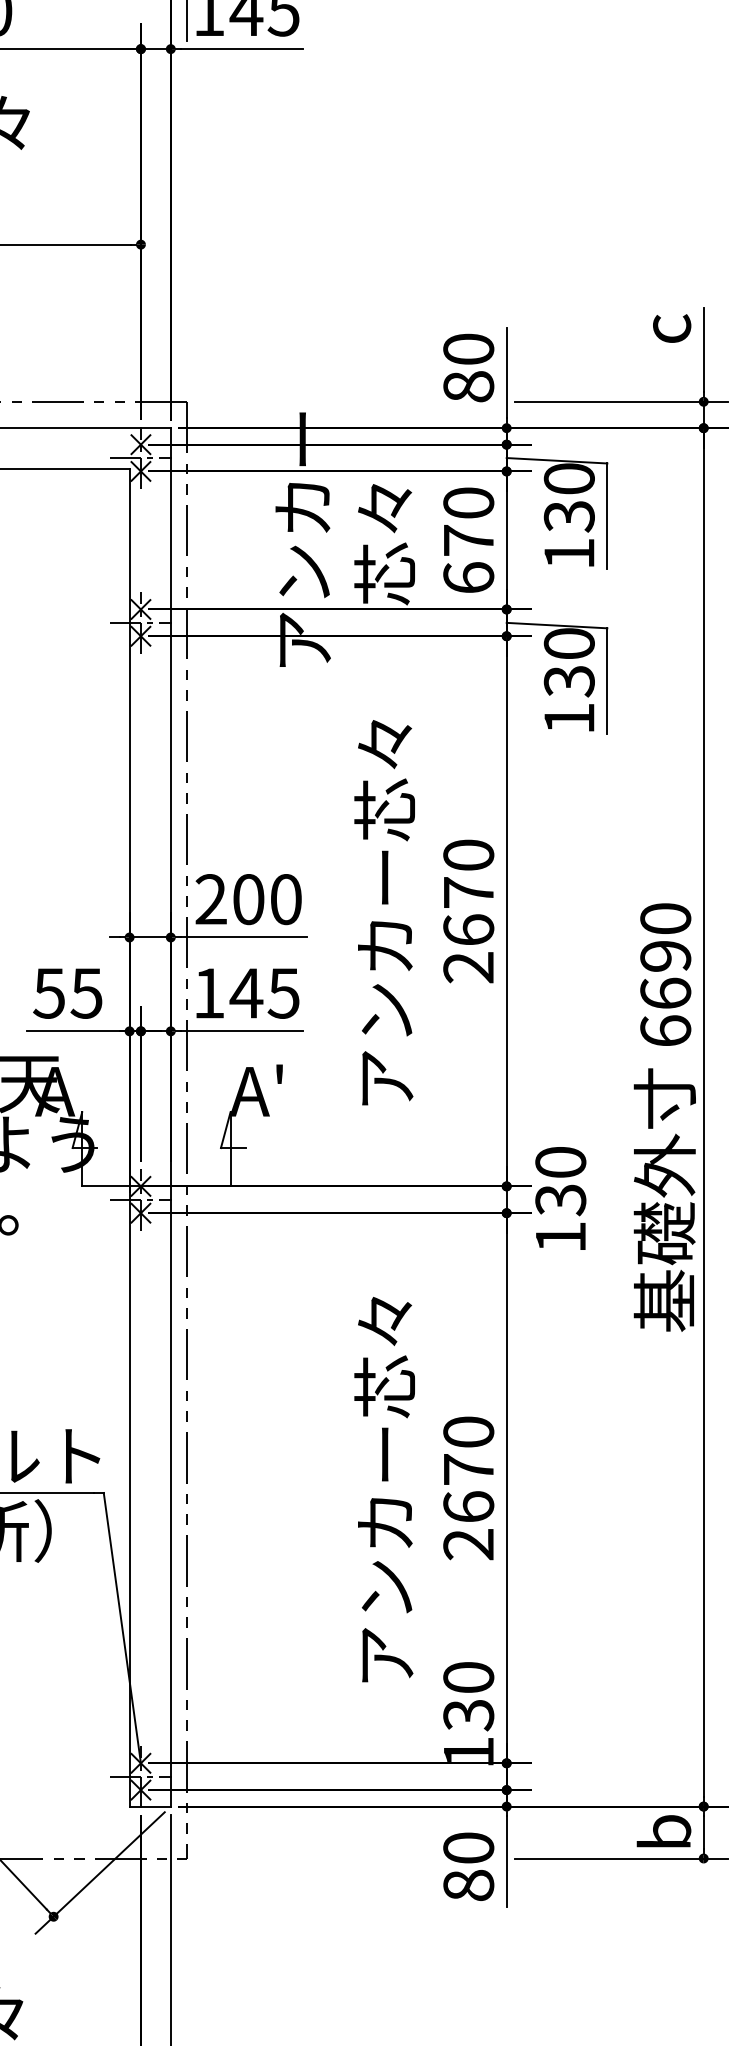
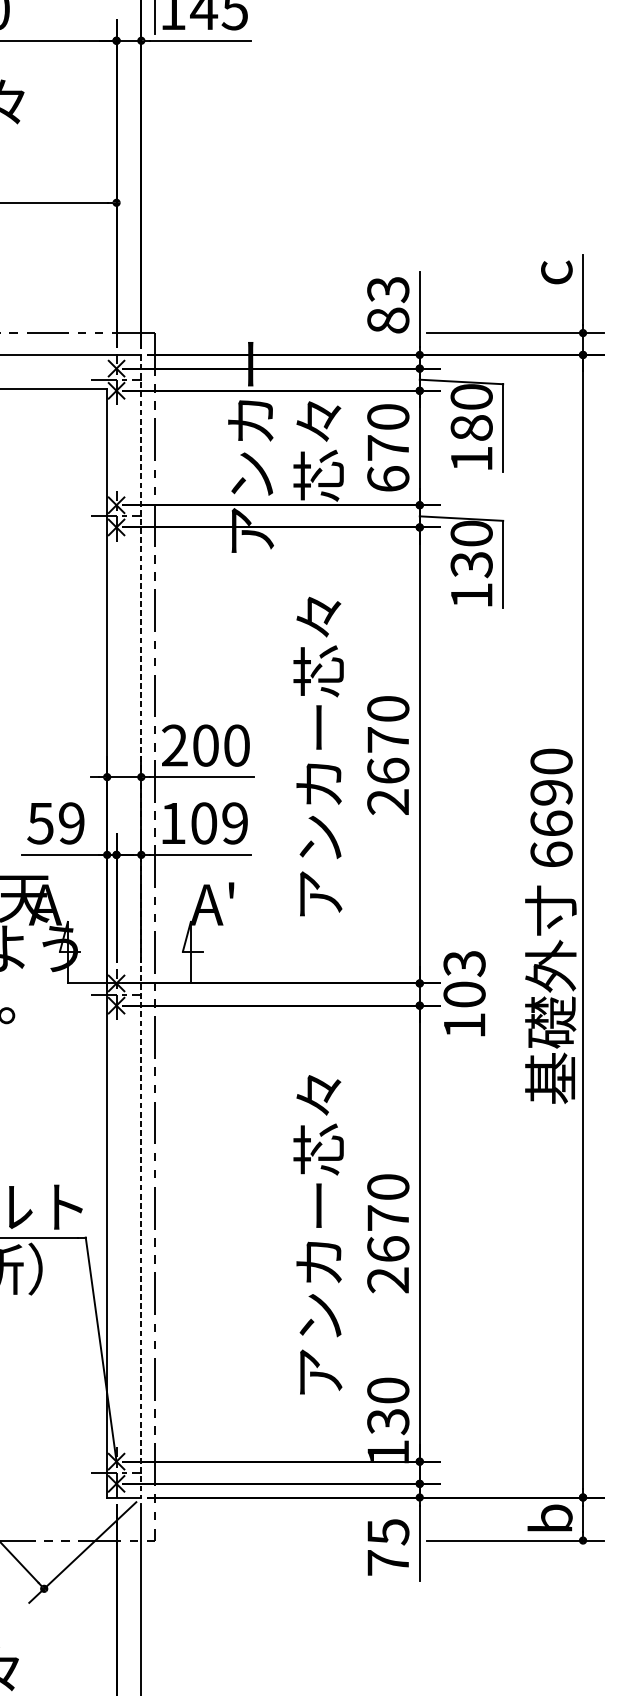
text: (468, 349) -> (388, 289), 80 -> 83
text: (568, 516) -> (470, 428), 130 -> 180
text: (86, 992) -> (71, 822), 55 -> 59
text: (264, 992) -> (218, 822), 145 -> 109
line: (170, 1117) -> (141, 926), solid -> dashed
text: (560, 1181) -> (464, 979), 130 -> 103
text: (468, 1866) -> (388, 1547), 80 -> 75

